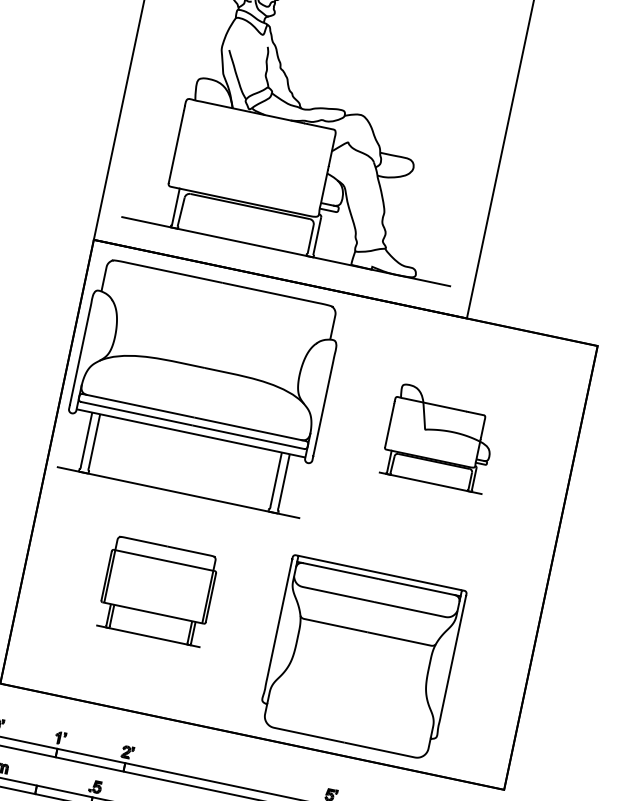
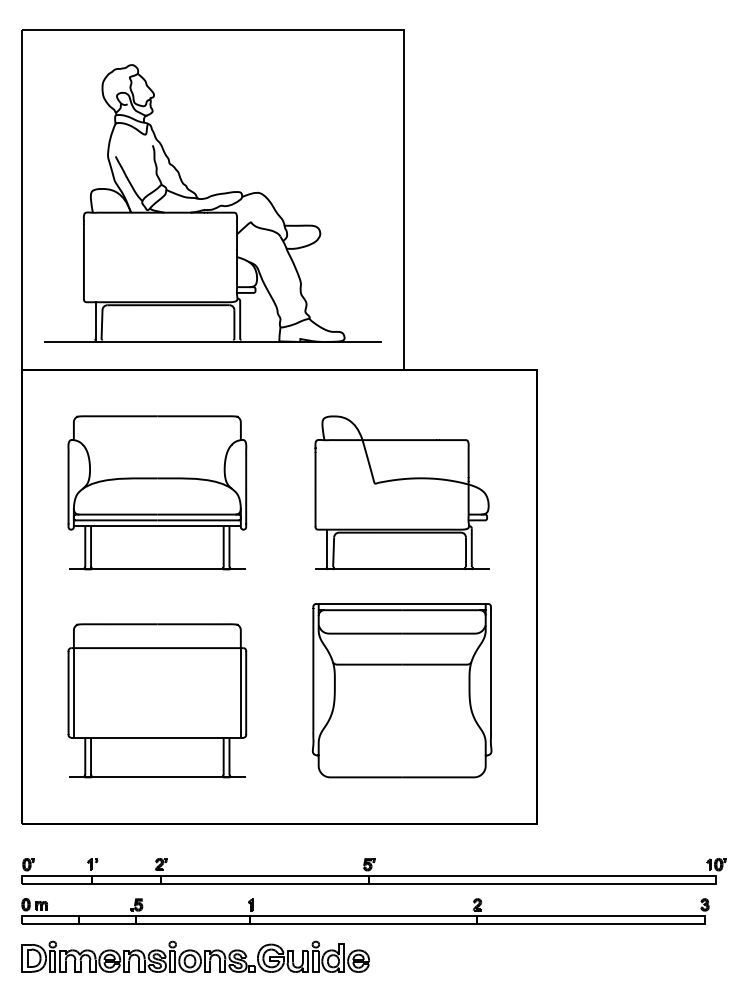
part: (200, 387) -> (157, 492), size x0.71
part: (439, 437) -> (401, 492), size x1.67
part: (157, 591) -> (157, 700), size x1.67
part: (362, 657) -> (402, 690), moved

